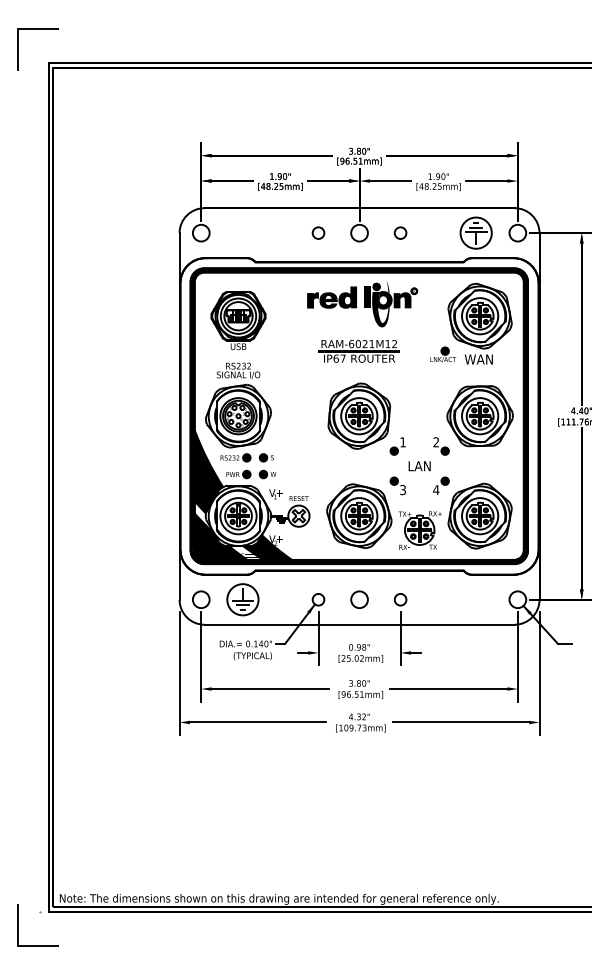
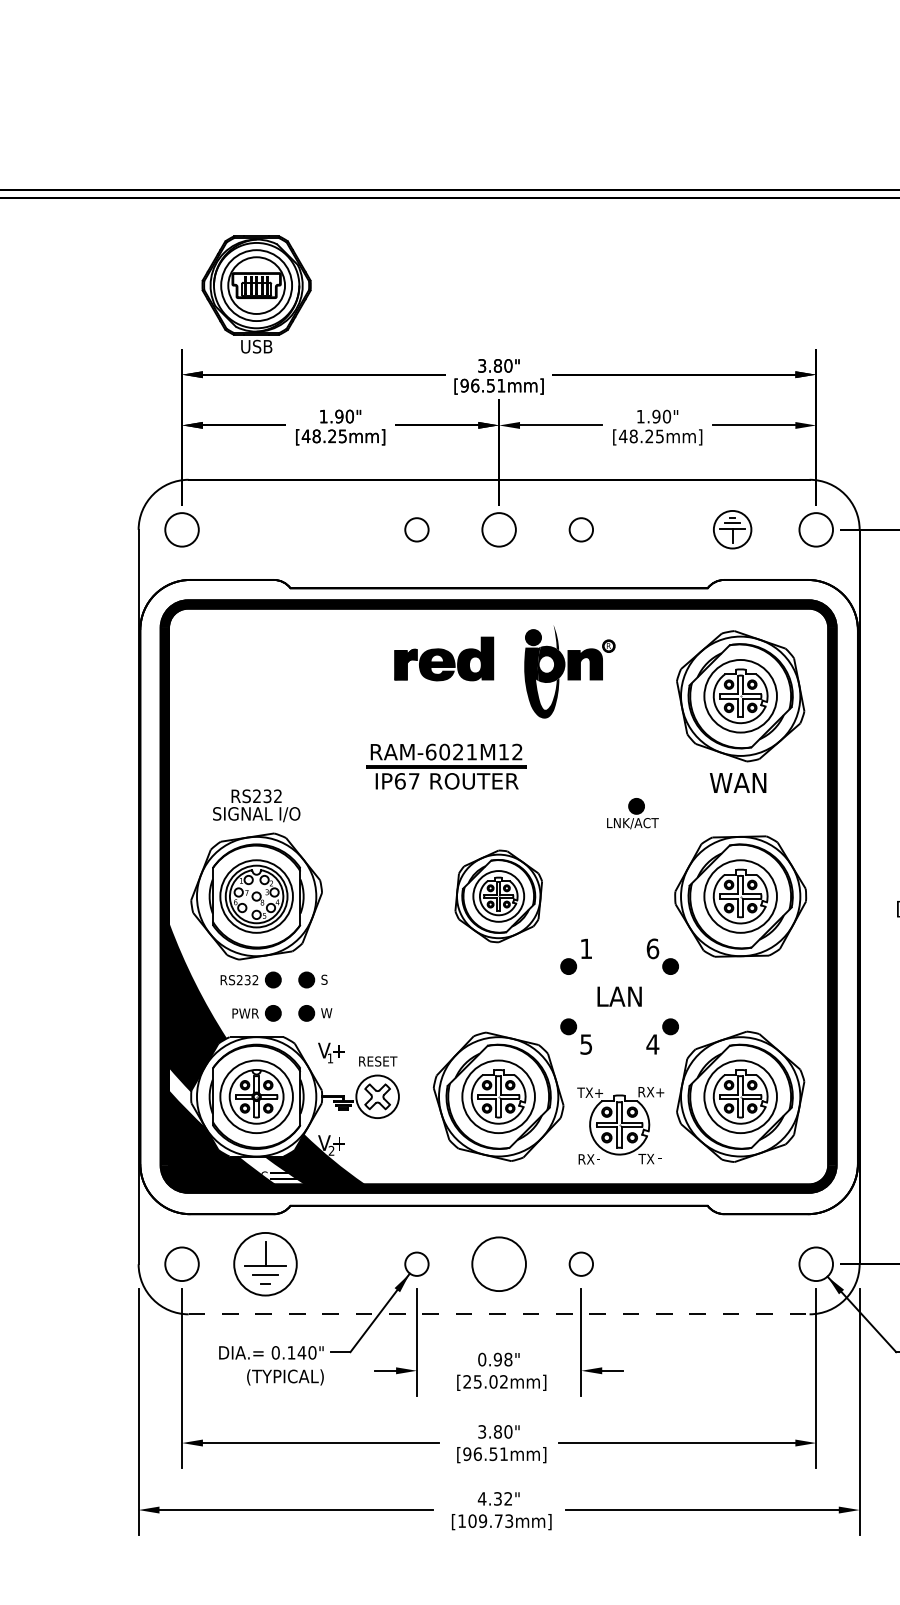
part: (475, 232) -> (731, 528), size x0.6
fill: (366, 297) -> (513, 658), removed
part: (238, 320) -> (256, 294), moved
part: (358, 351) -> (444, 766), moved
part: (443, 354) -> (633, 812), moved
part: (359, 415) -> (499, 895), size x0.7
text: (436, 442) -> (653, 949), 2 -> 6
text: (402, 489) -> (585, 1043), 3 -> 5
circle: (359, 599) -> (499, 1263), size x1.6
line: (359, 624) -> (499, 1313), solid -> dashed

